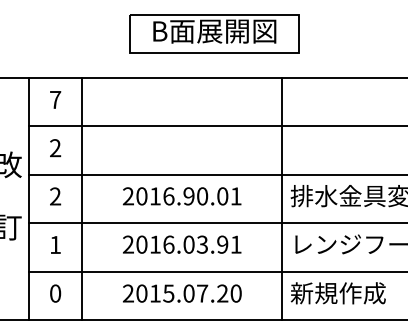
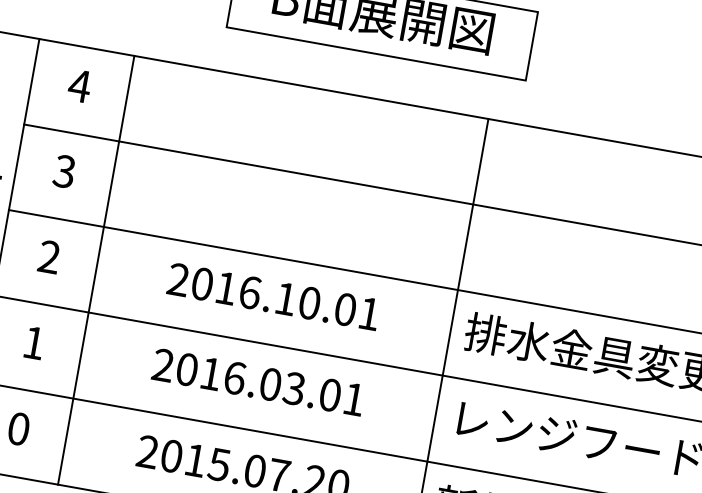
text: (55, 99) -> (79, 85), 7 -> 4
text: (55, 148) -> (64, 172), 2 -> 3
text: (188, 196) -> (284, 299), 2016.90.01 -> 2016.10.01
text: (222, 244) -> (329, 394), 2016.03.91 -> 2016.03.01

